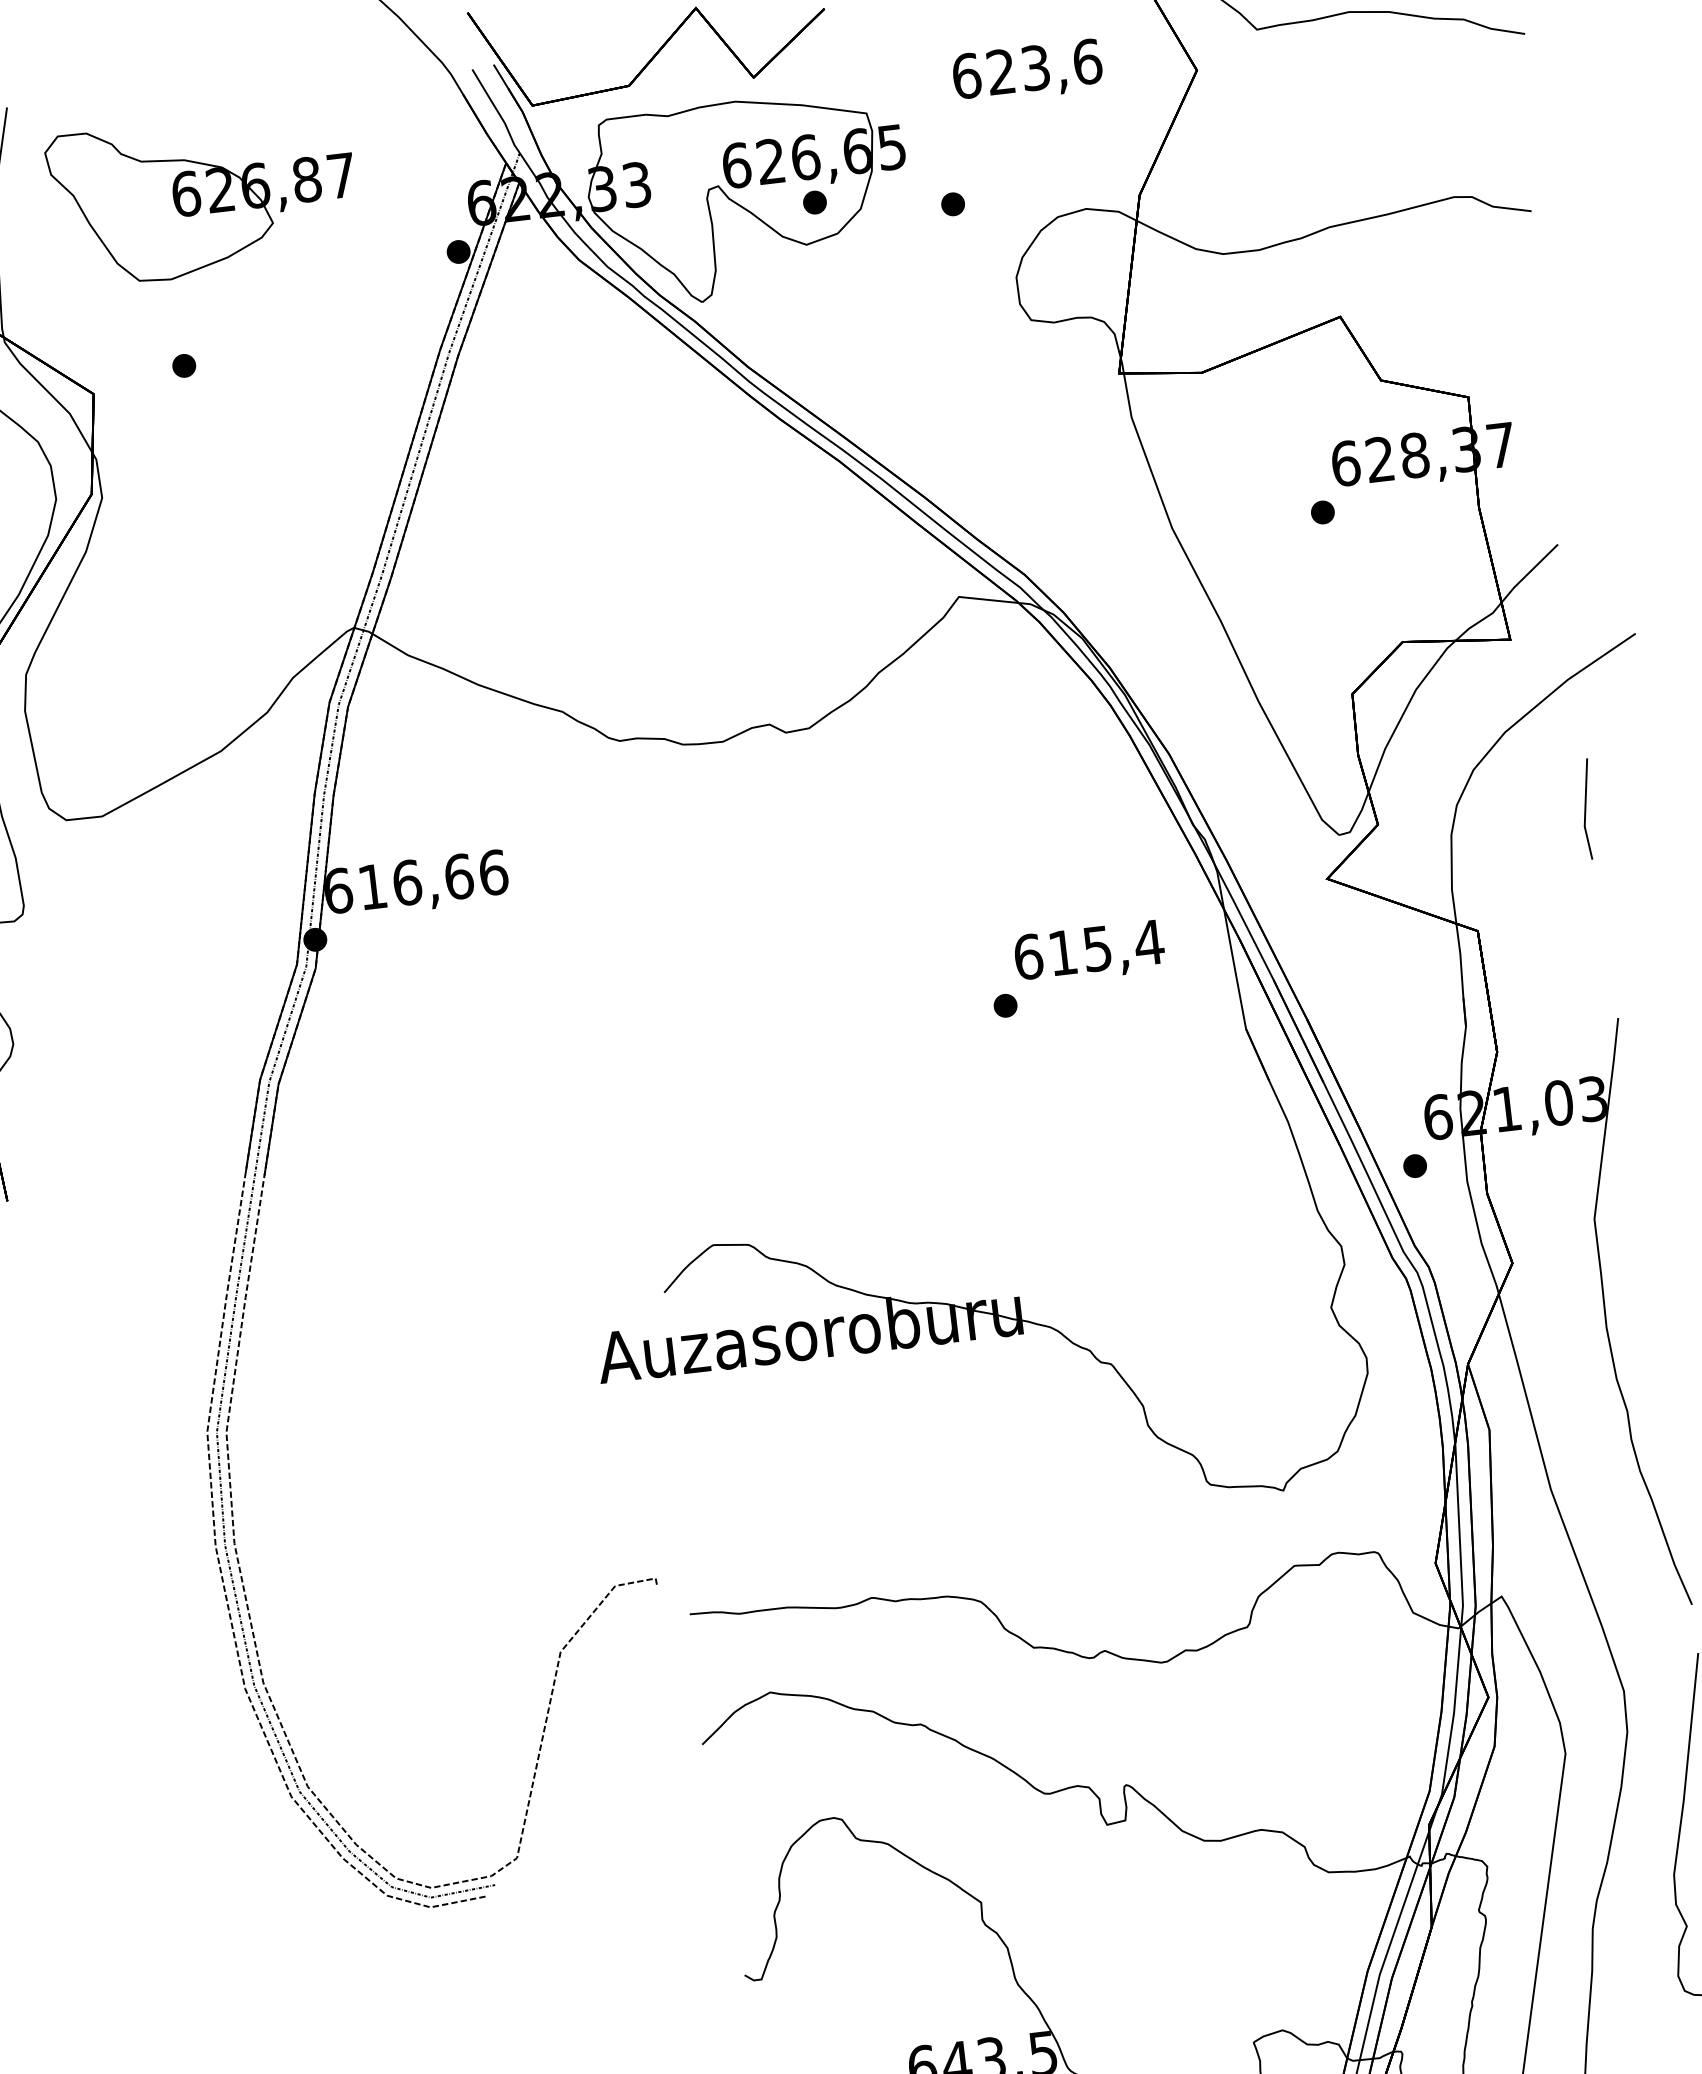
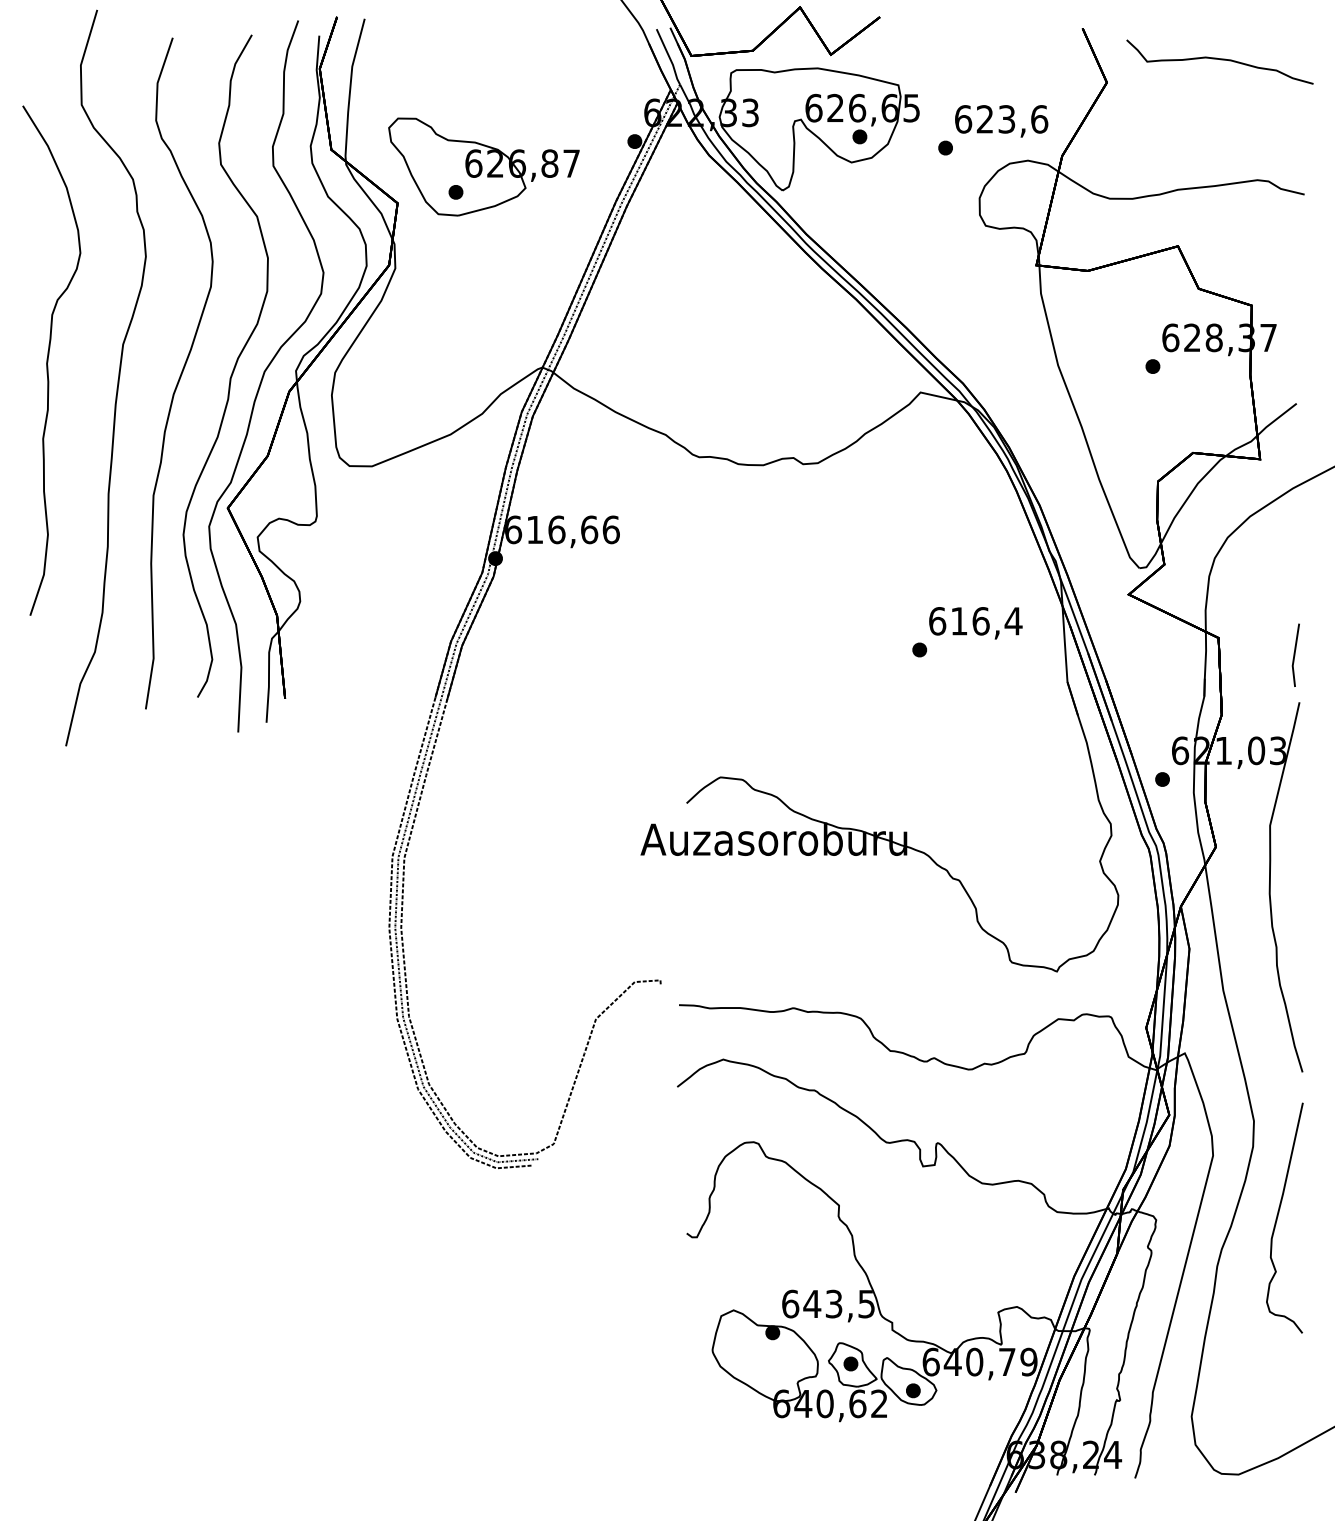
text: (1027, 72) -> (1001, 121), moved
part: (202, 196) -> (483, 166), moved
line: (1587, 807) -> (1295, 654), moved
text: (1096, 949) -> (980, 621), 615,4 -> 616,4

